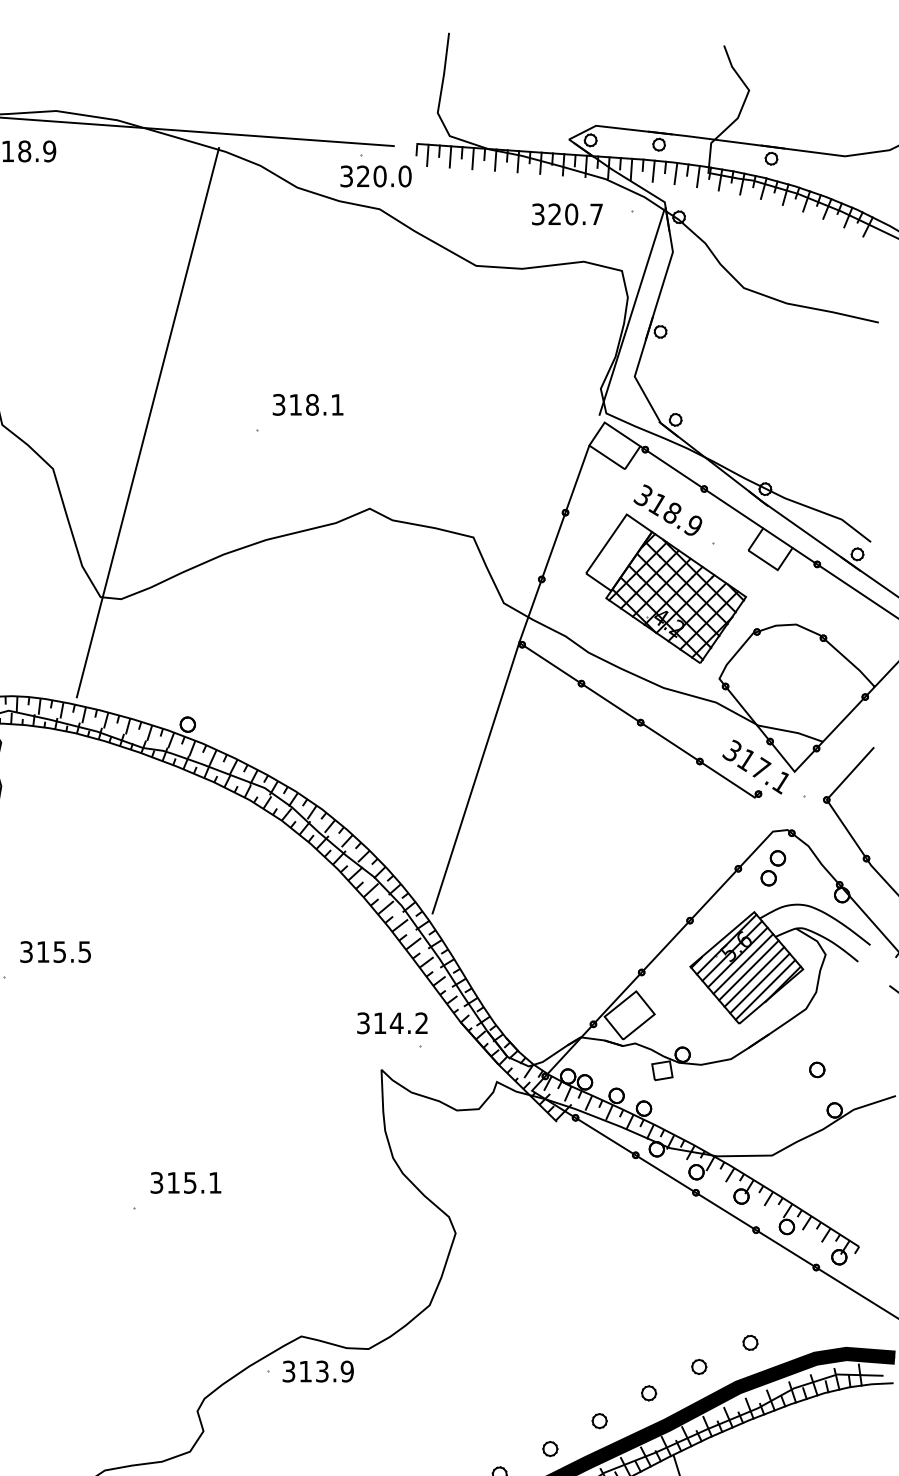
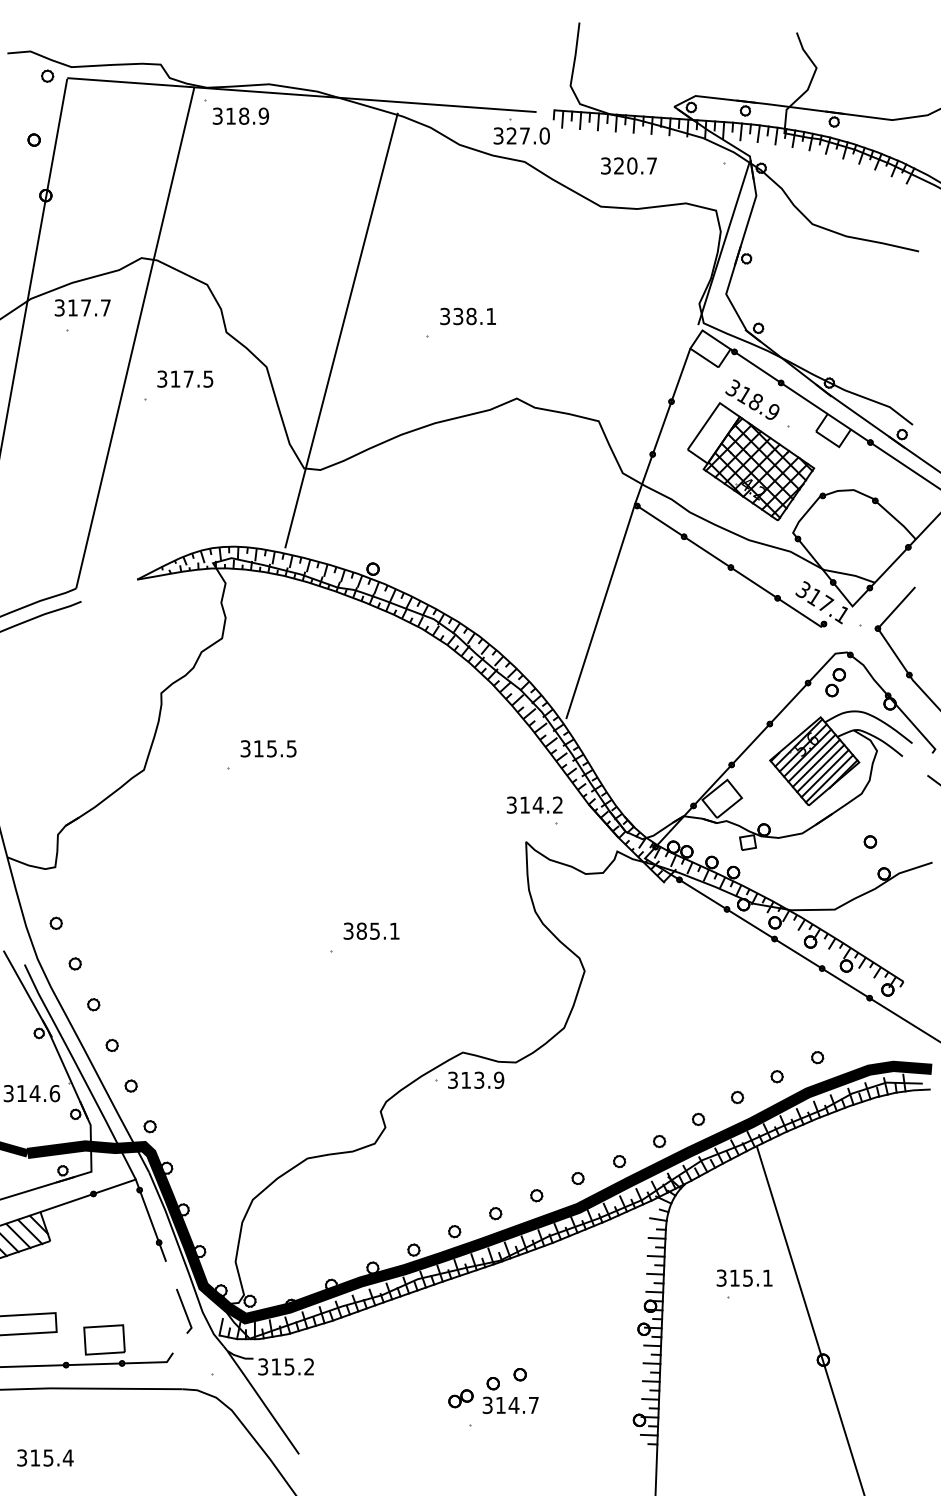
text: (379, 175) -> (524, 135), 320.0 -> 327.0
text: (566, 213) -> (628, 165), moved
text: (295, 404) -> (458, 316), 318.1 -> 338.1
text: (173, 1181) -> (361, 930), 315.1 -> 385.1

